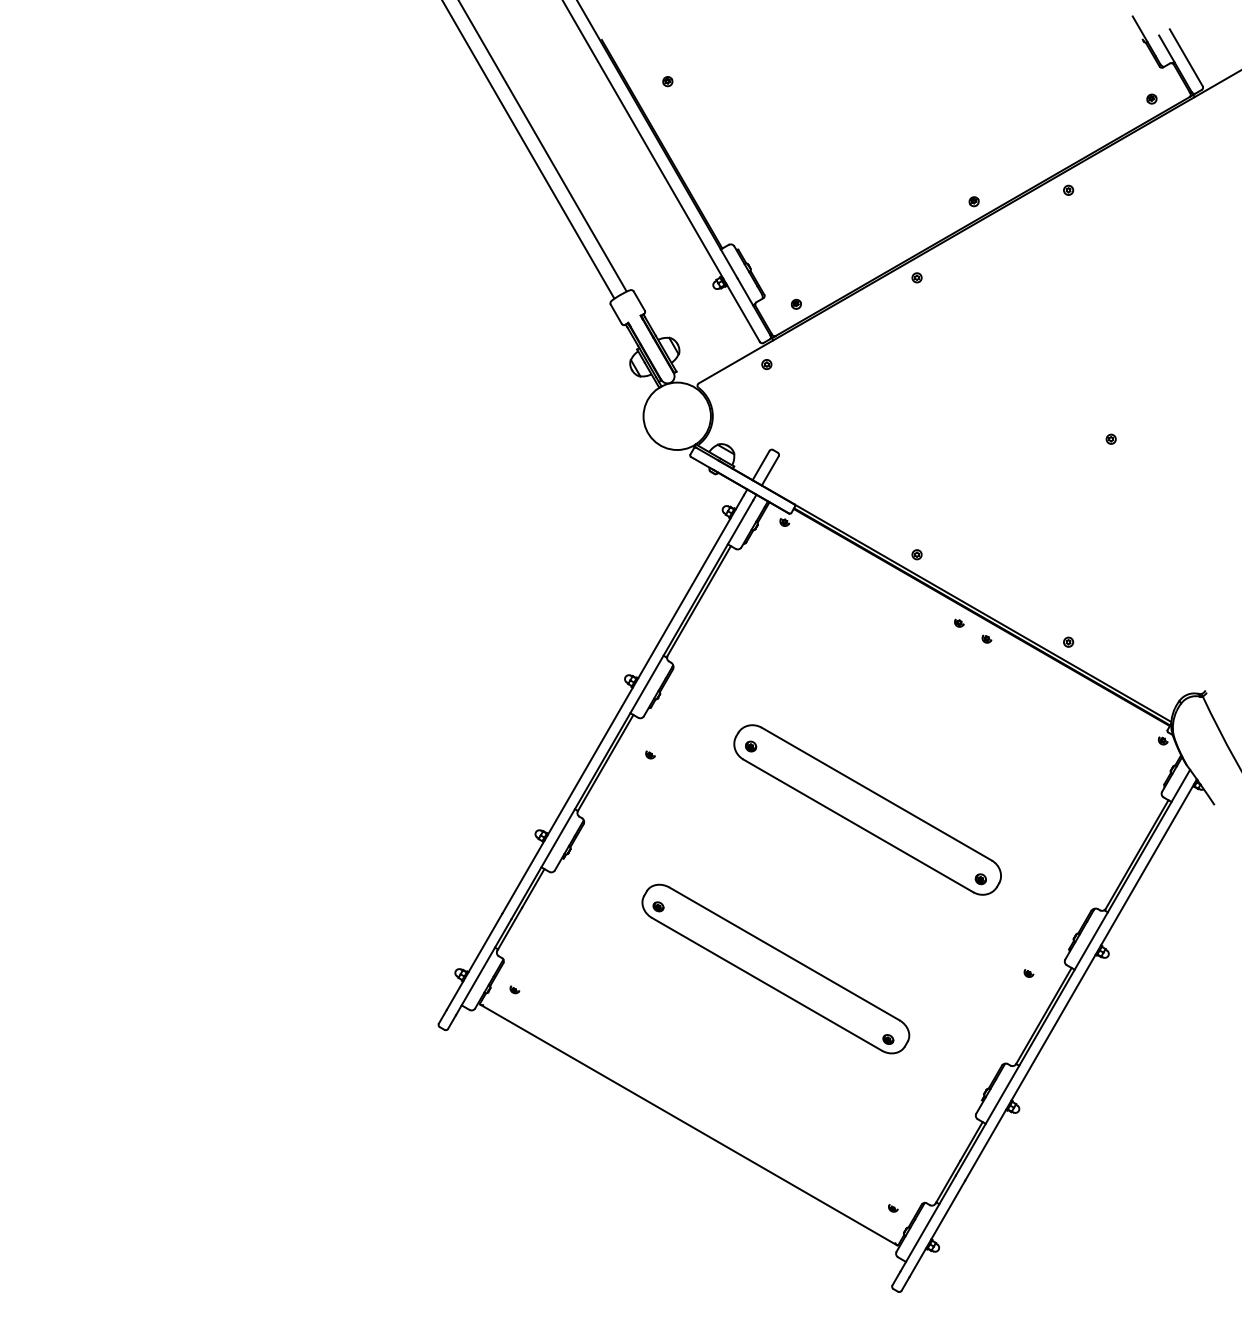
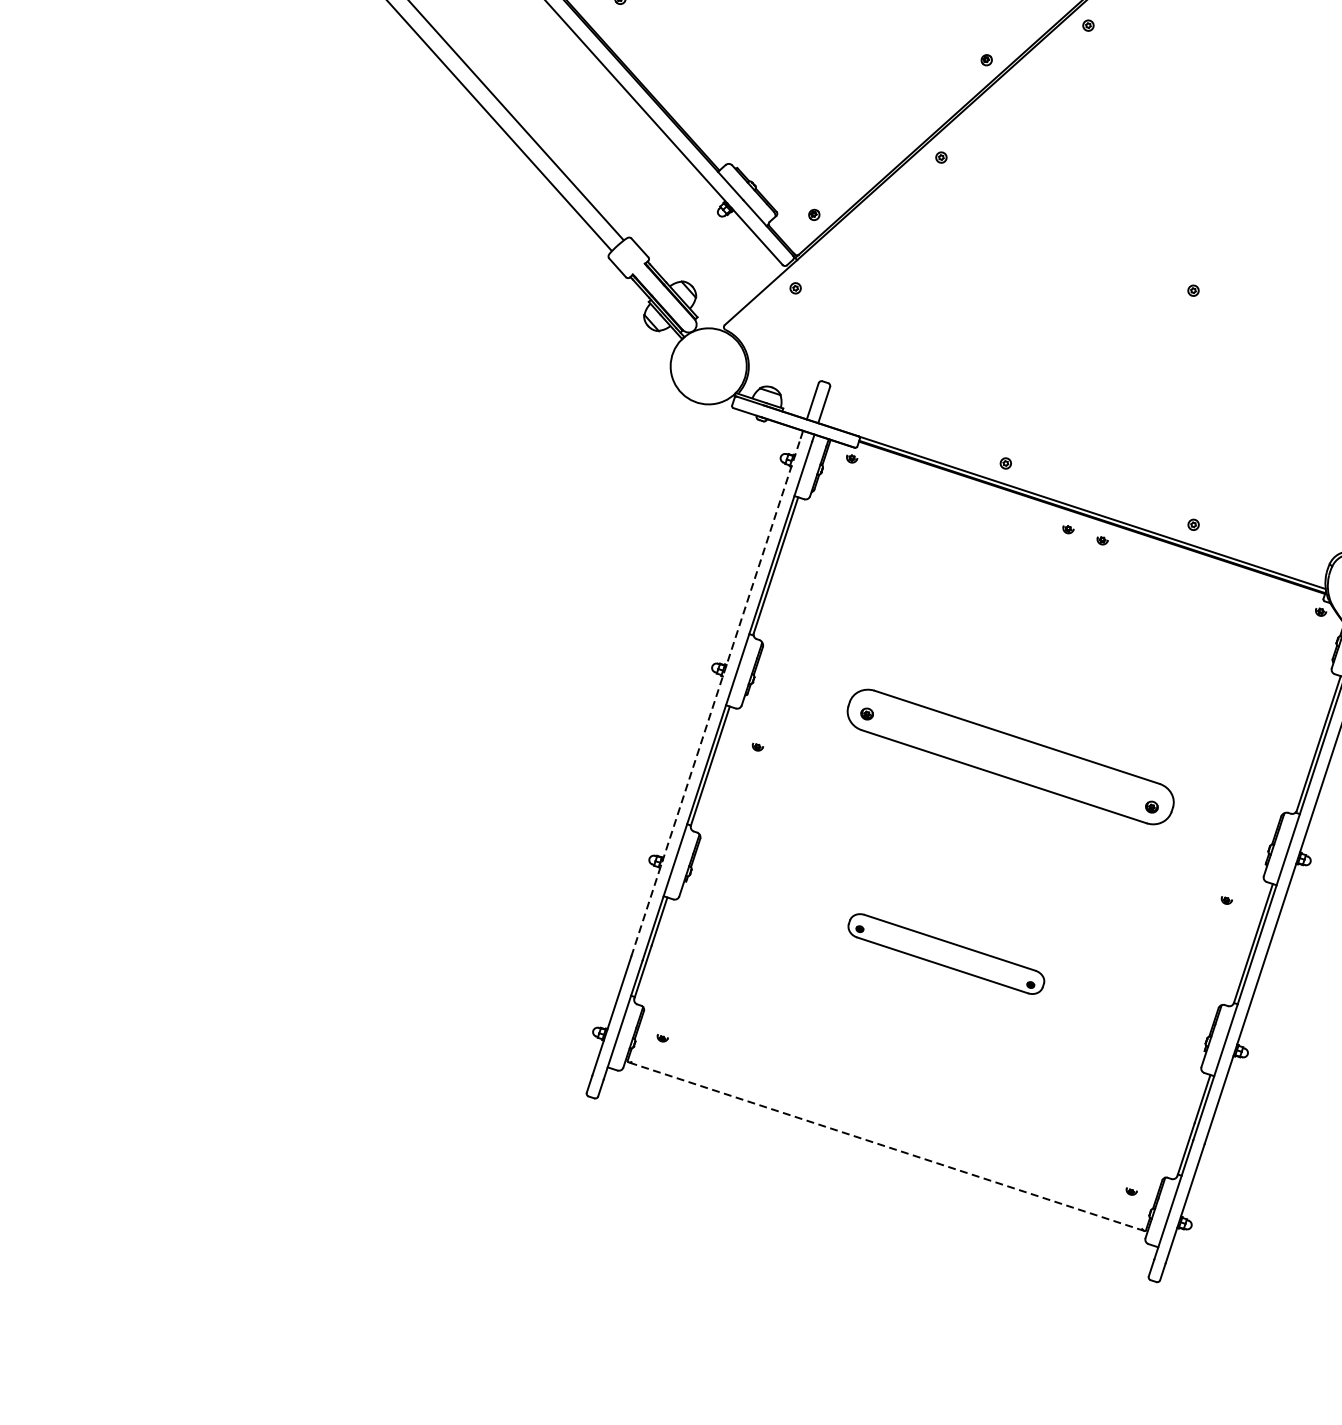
line: (623, 704) -> (716, 697), solid -> dashed
part: (775, 968) -> (945, 953), size x0.6
line: (688, 1125) -> (886, 1147), solid -> dashed

